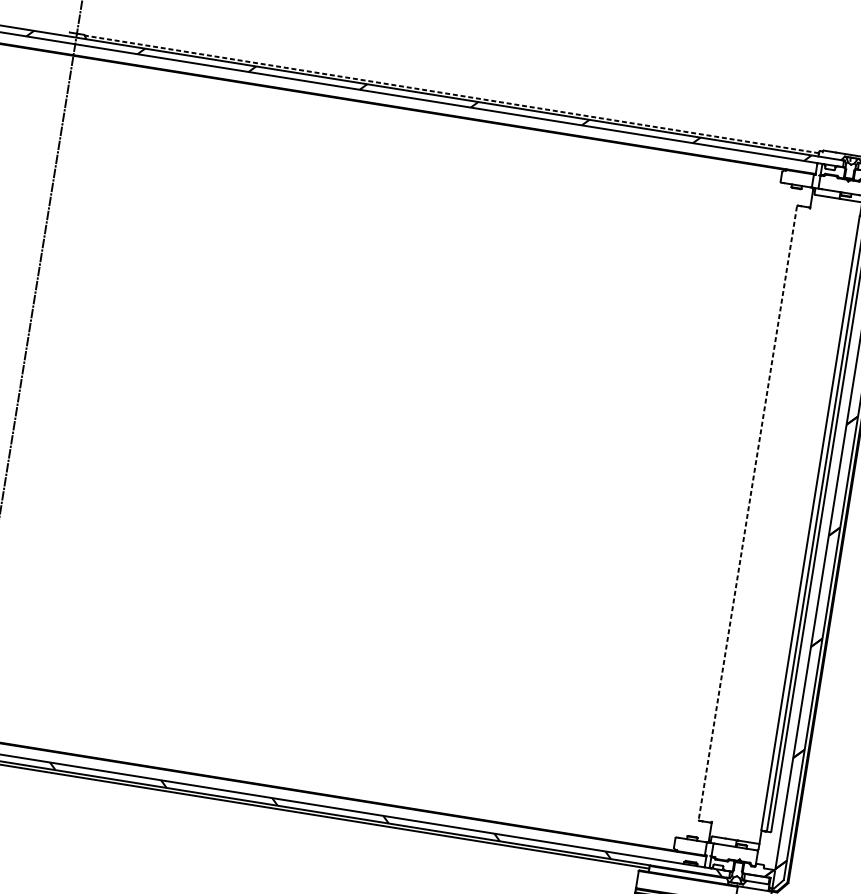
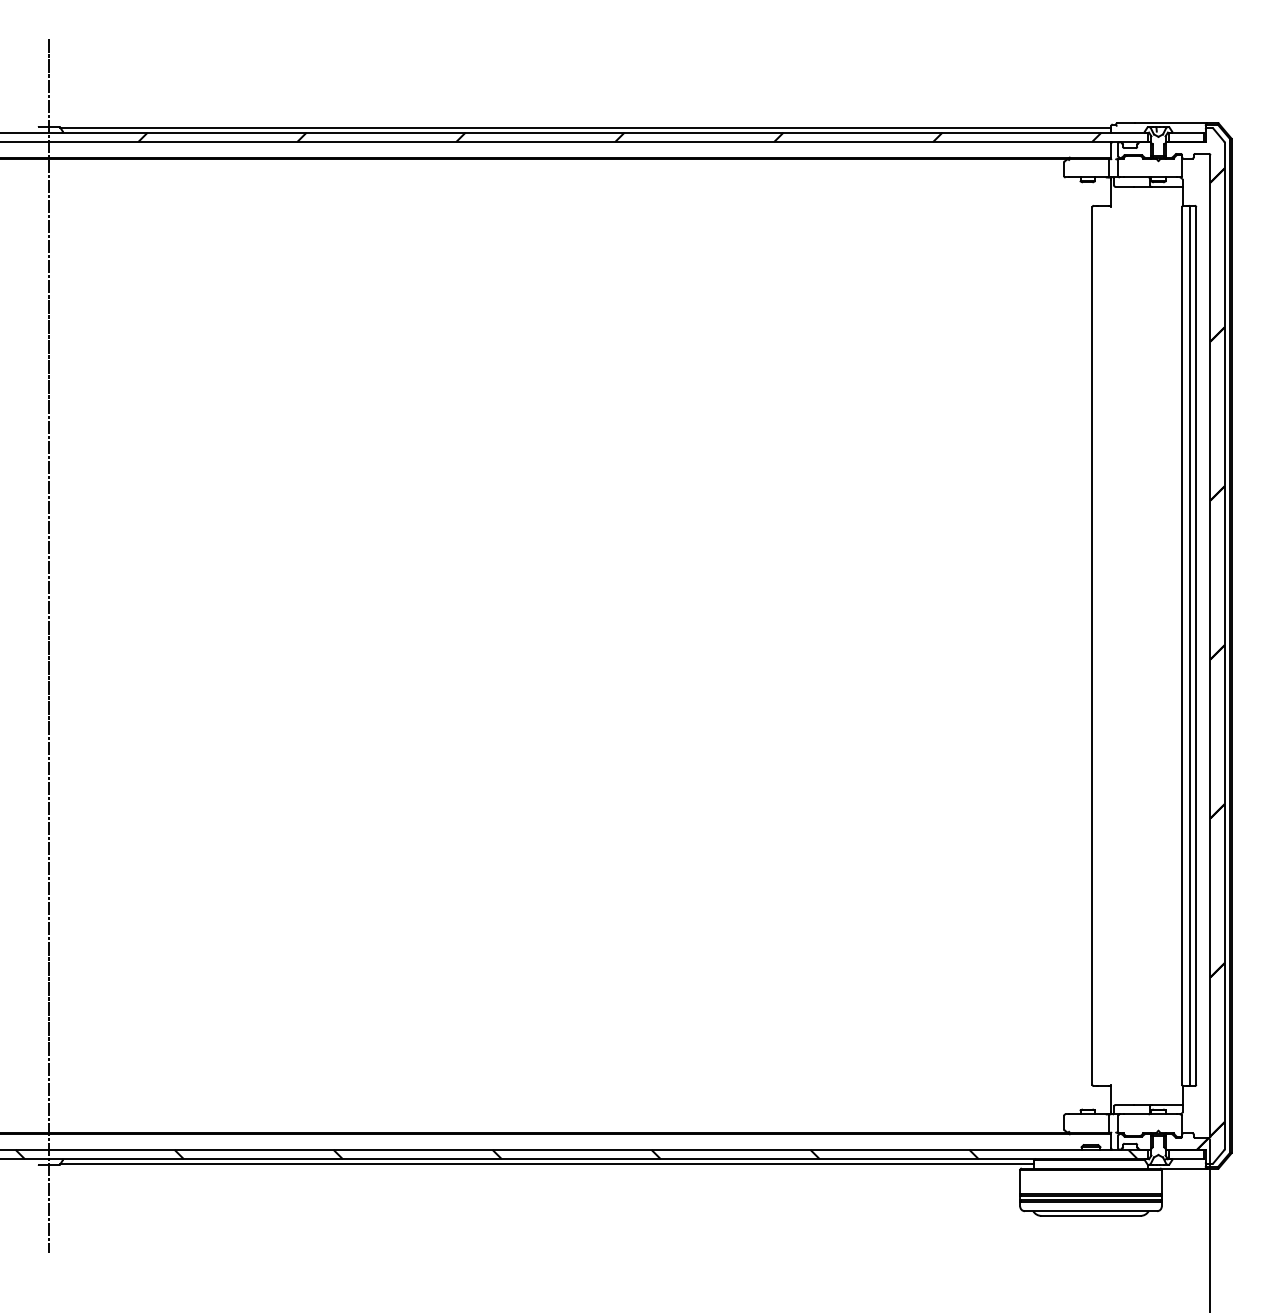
line: (451, 94) -> (585, 127), dashed -> solid
line: (747, 512) -> (1092, 645), dashed -> solid

